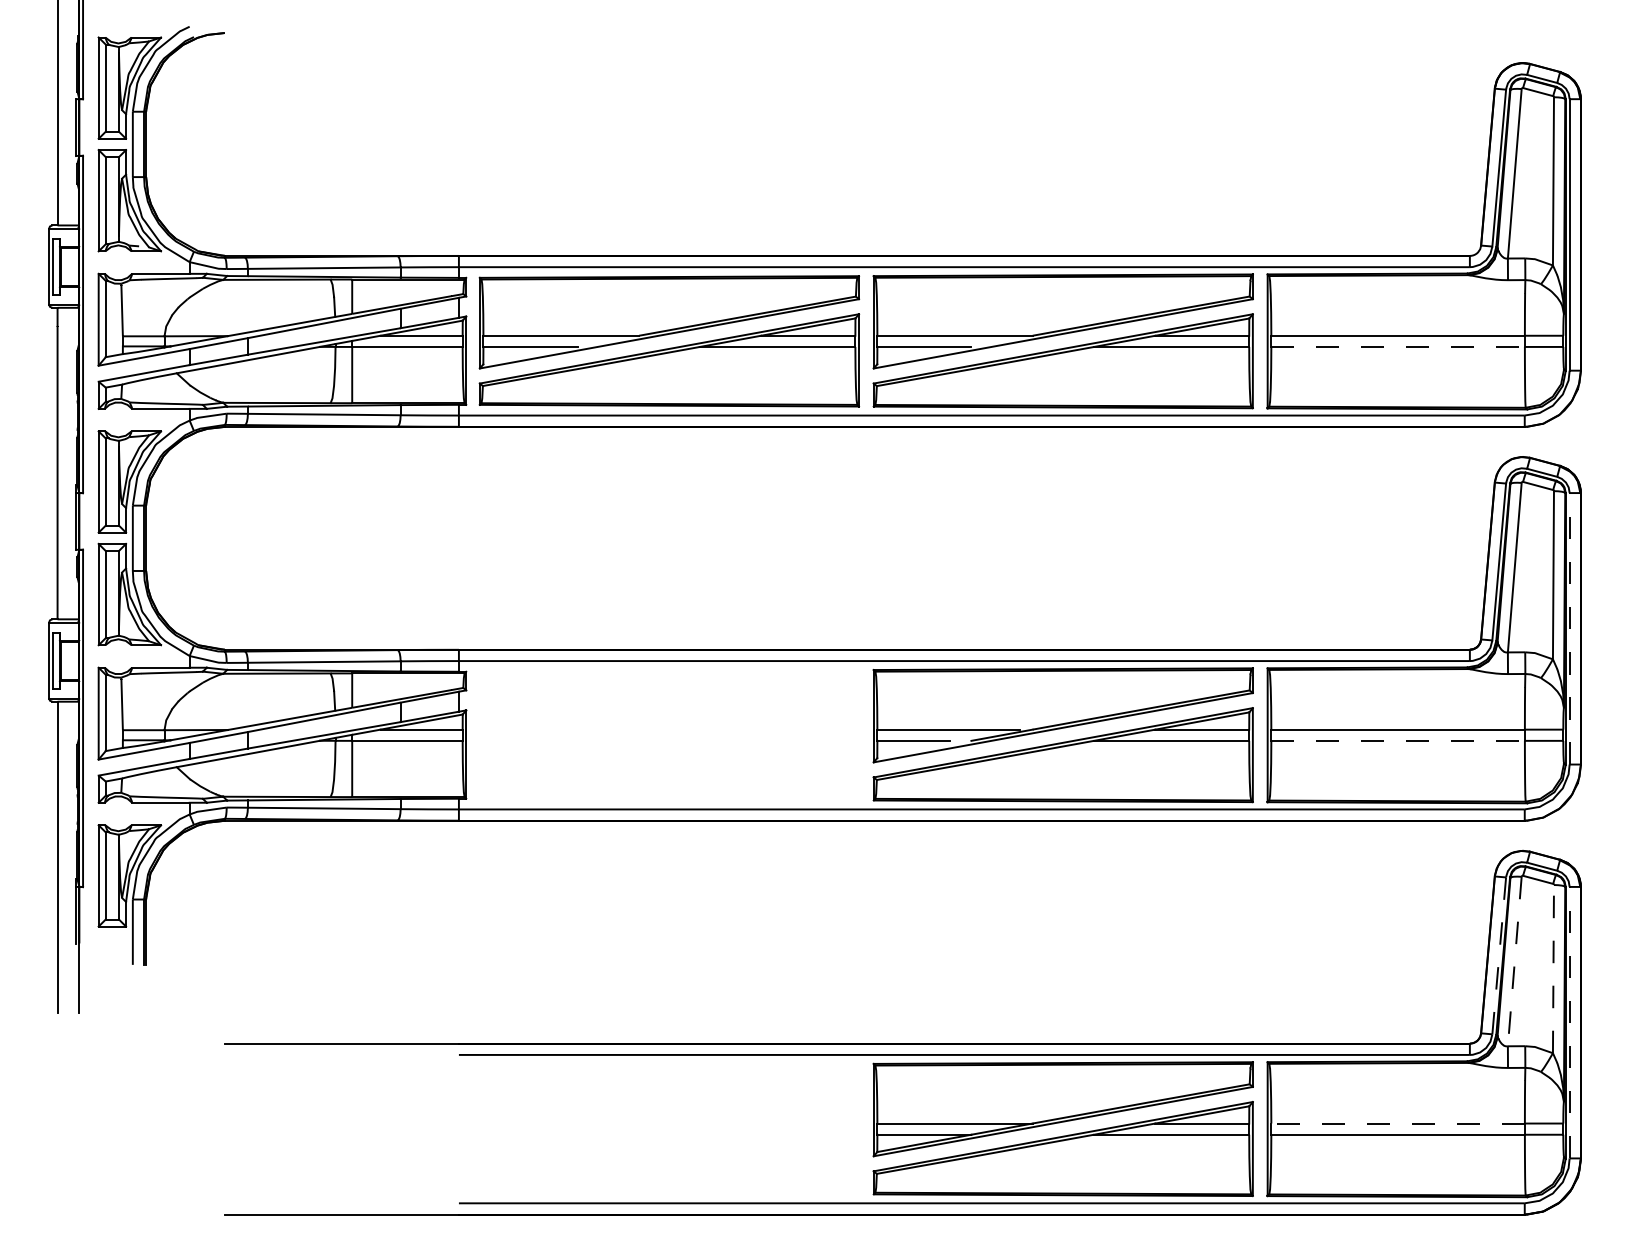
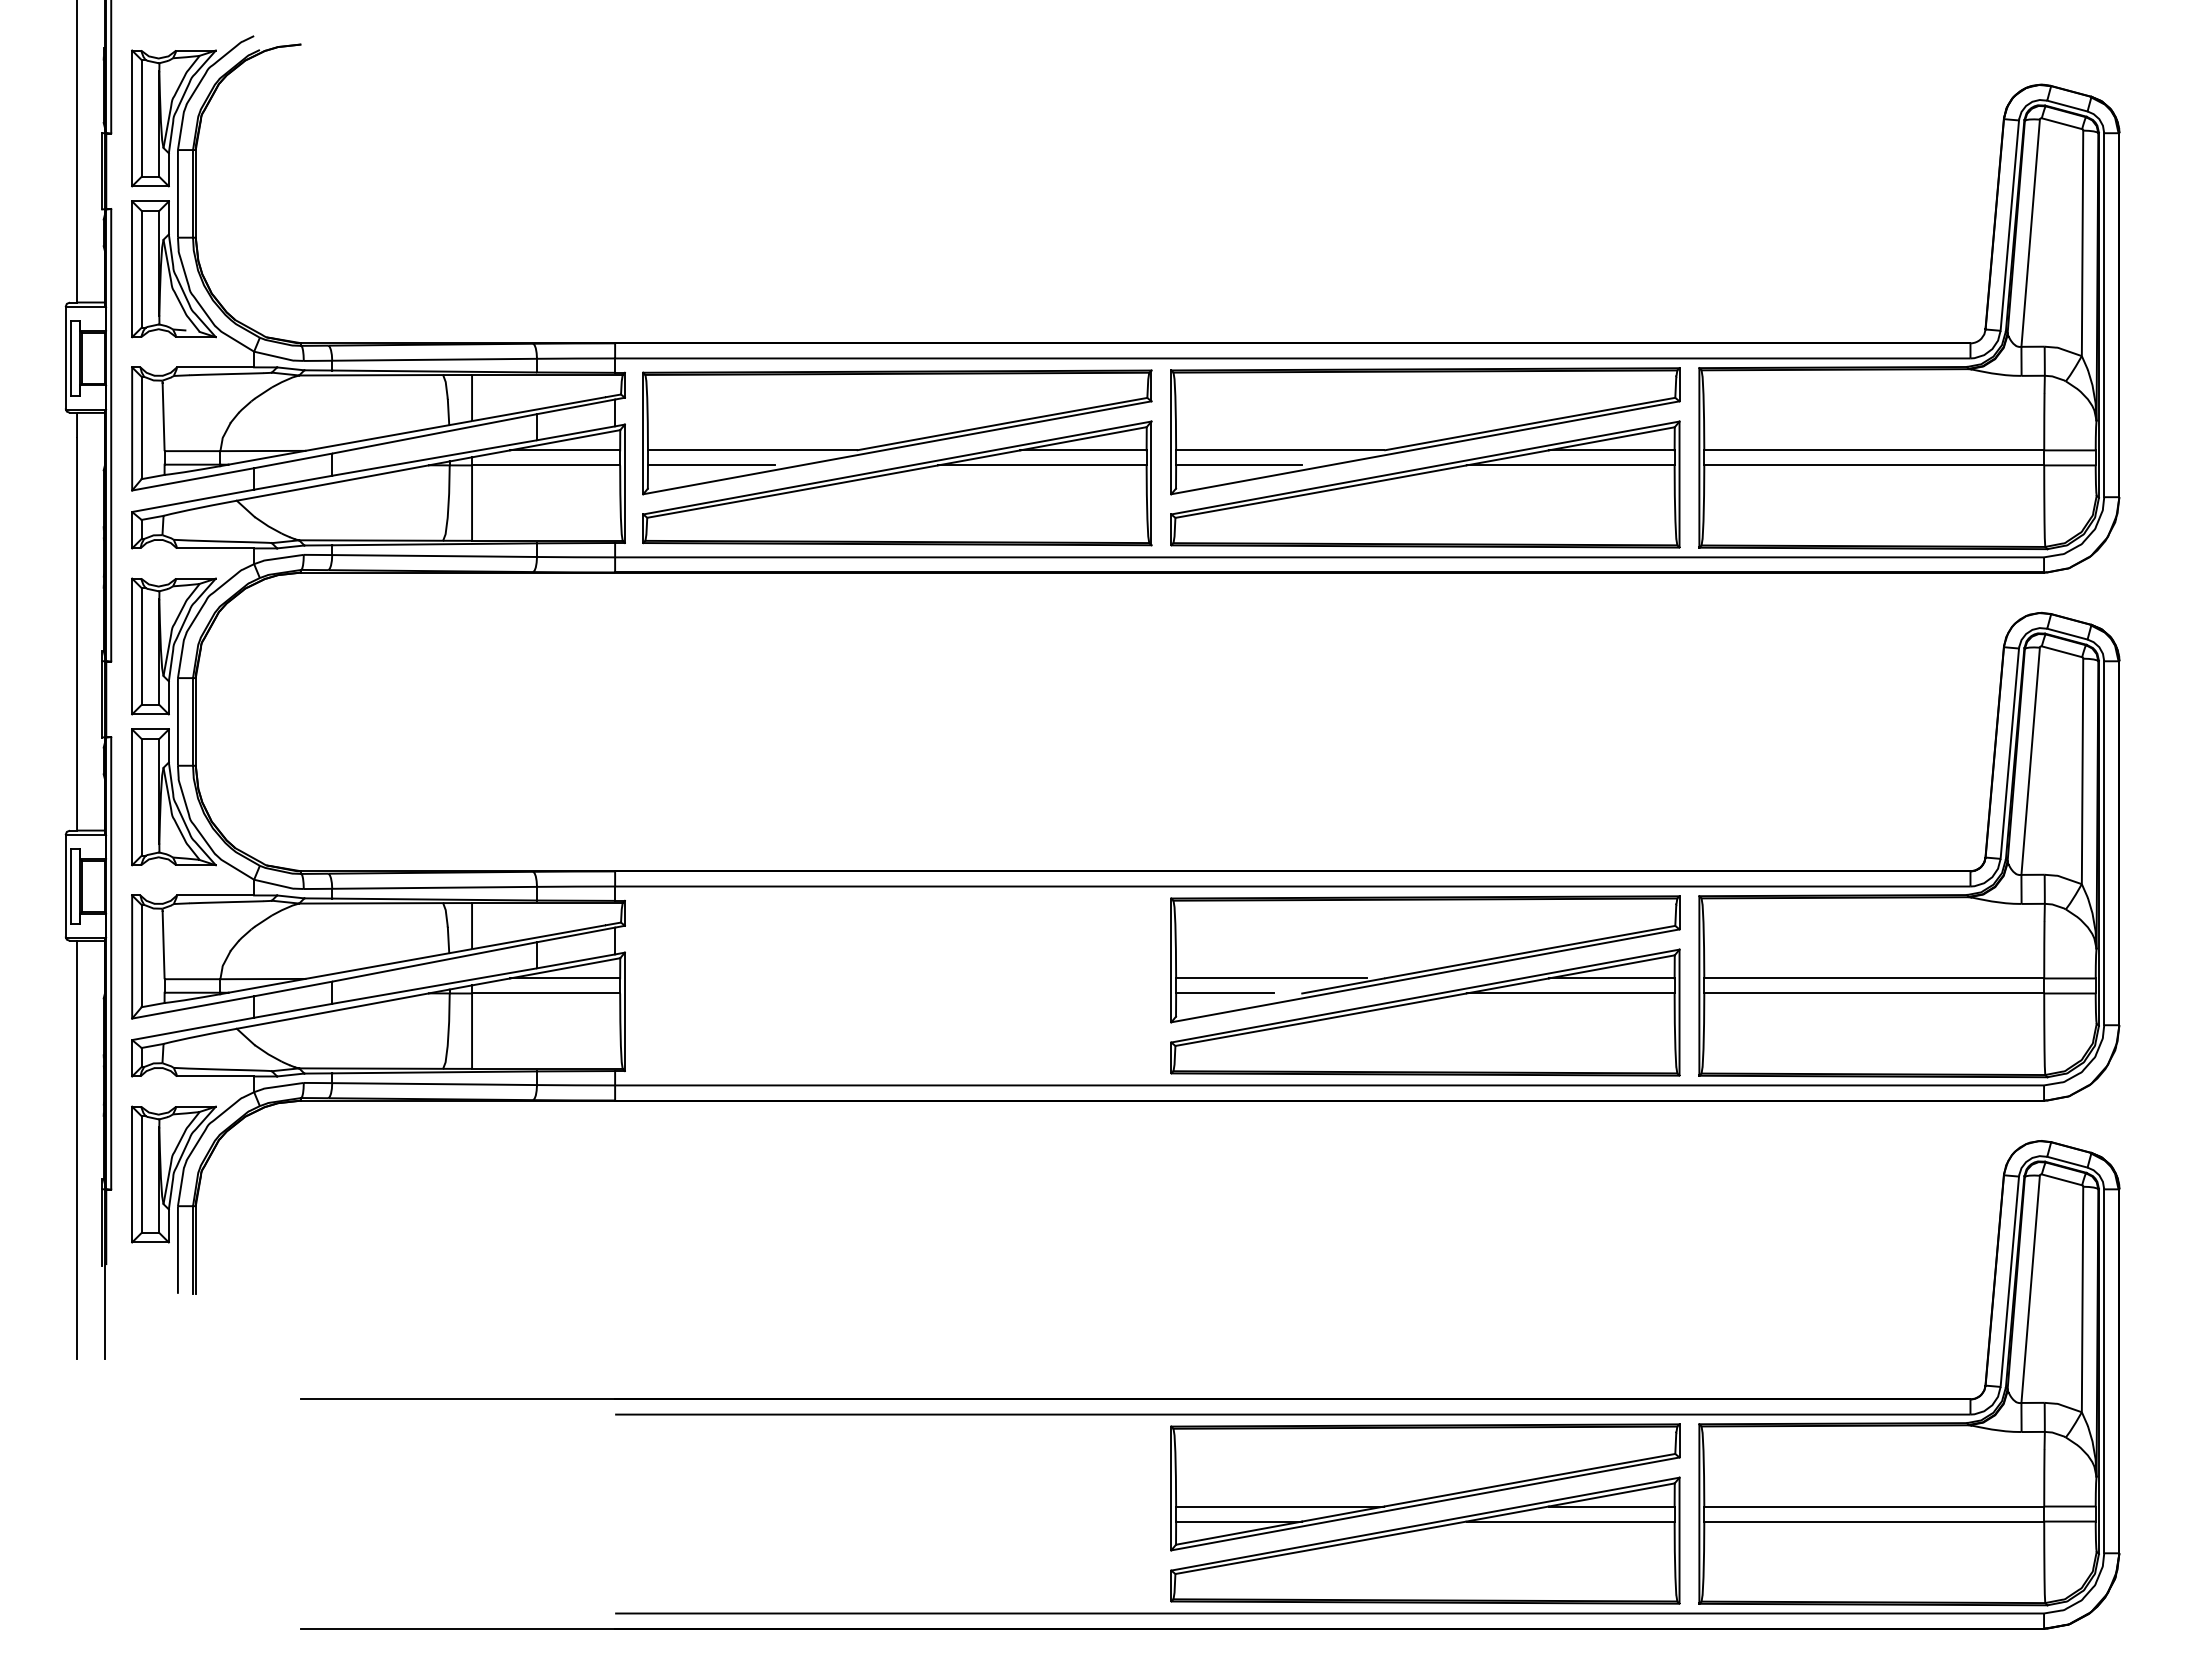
line: (1398, 347) -> (1874, 465), dashed -> solid
line: (1569, 628) -> (2104, 843), dashed -> solid
line: (1398, 740) -> (1874, 993), dashed -> solid
line: (1498, 955) -> (2009, 1281), dashed -> solid
line: (1514, 961) -> (2030, 1289), dashed -> solid
line: (1553, 969) -> (2082, 1299), dashed -> solid
line: (1569, 1022) -> (2104, 1371), dashed -> solid
line: (1398, 1123) -> (1874, 1506), dashed -> solid

